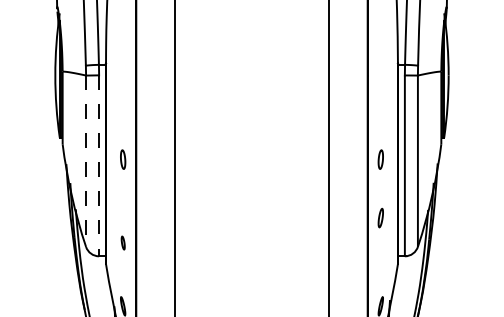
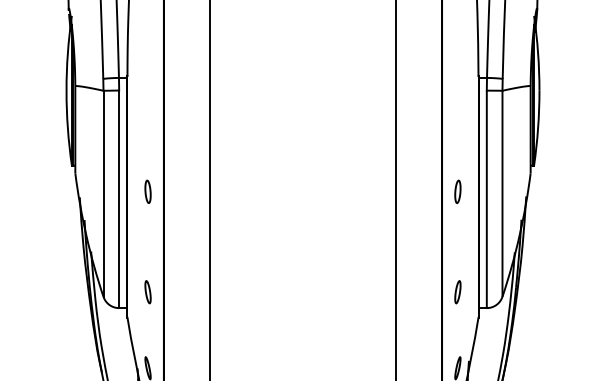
line: (86, 161) -> (104, 194), dashed -> solid
line: (99, 166) -> (119, 200), dashed -> solid
part: (380, 217) -> (457, 291), moved
part: (123, 242) -> (148, 291), size x1.43

